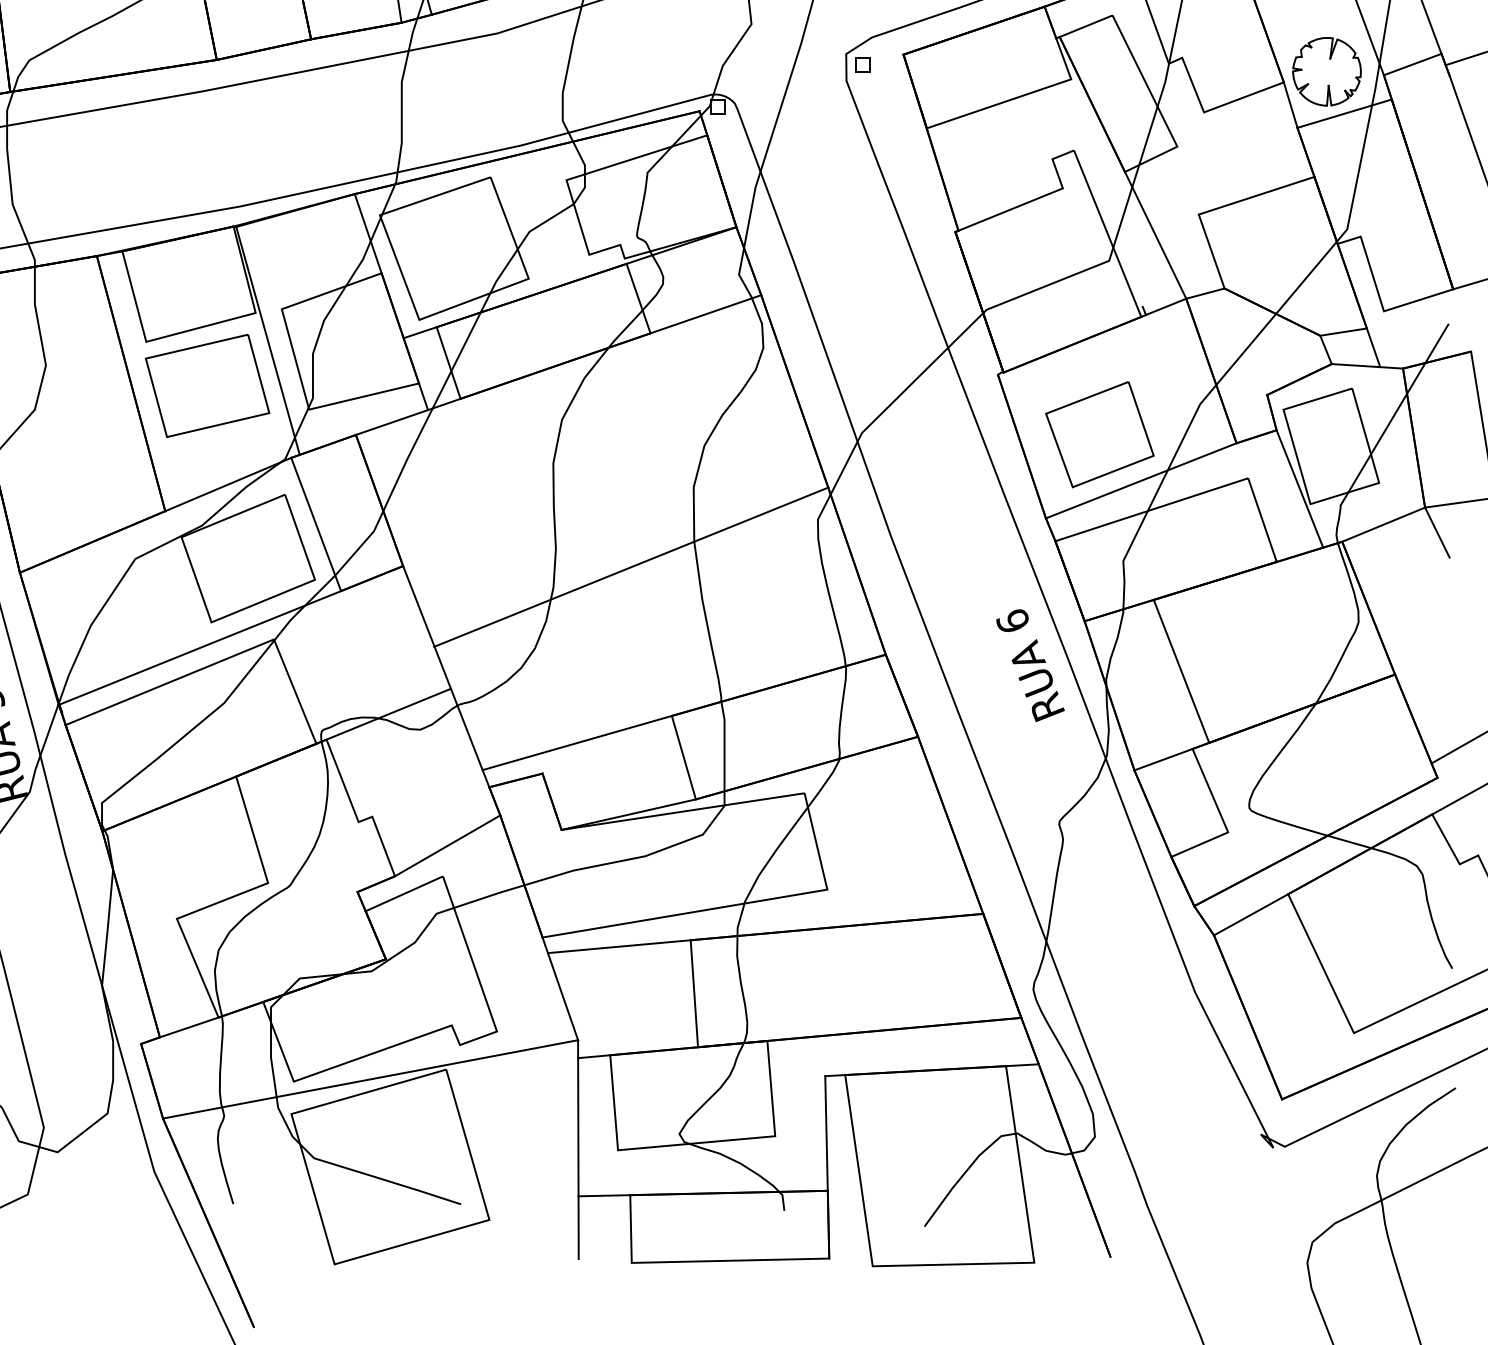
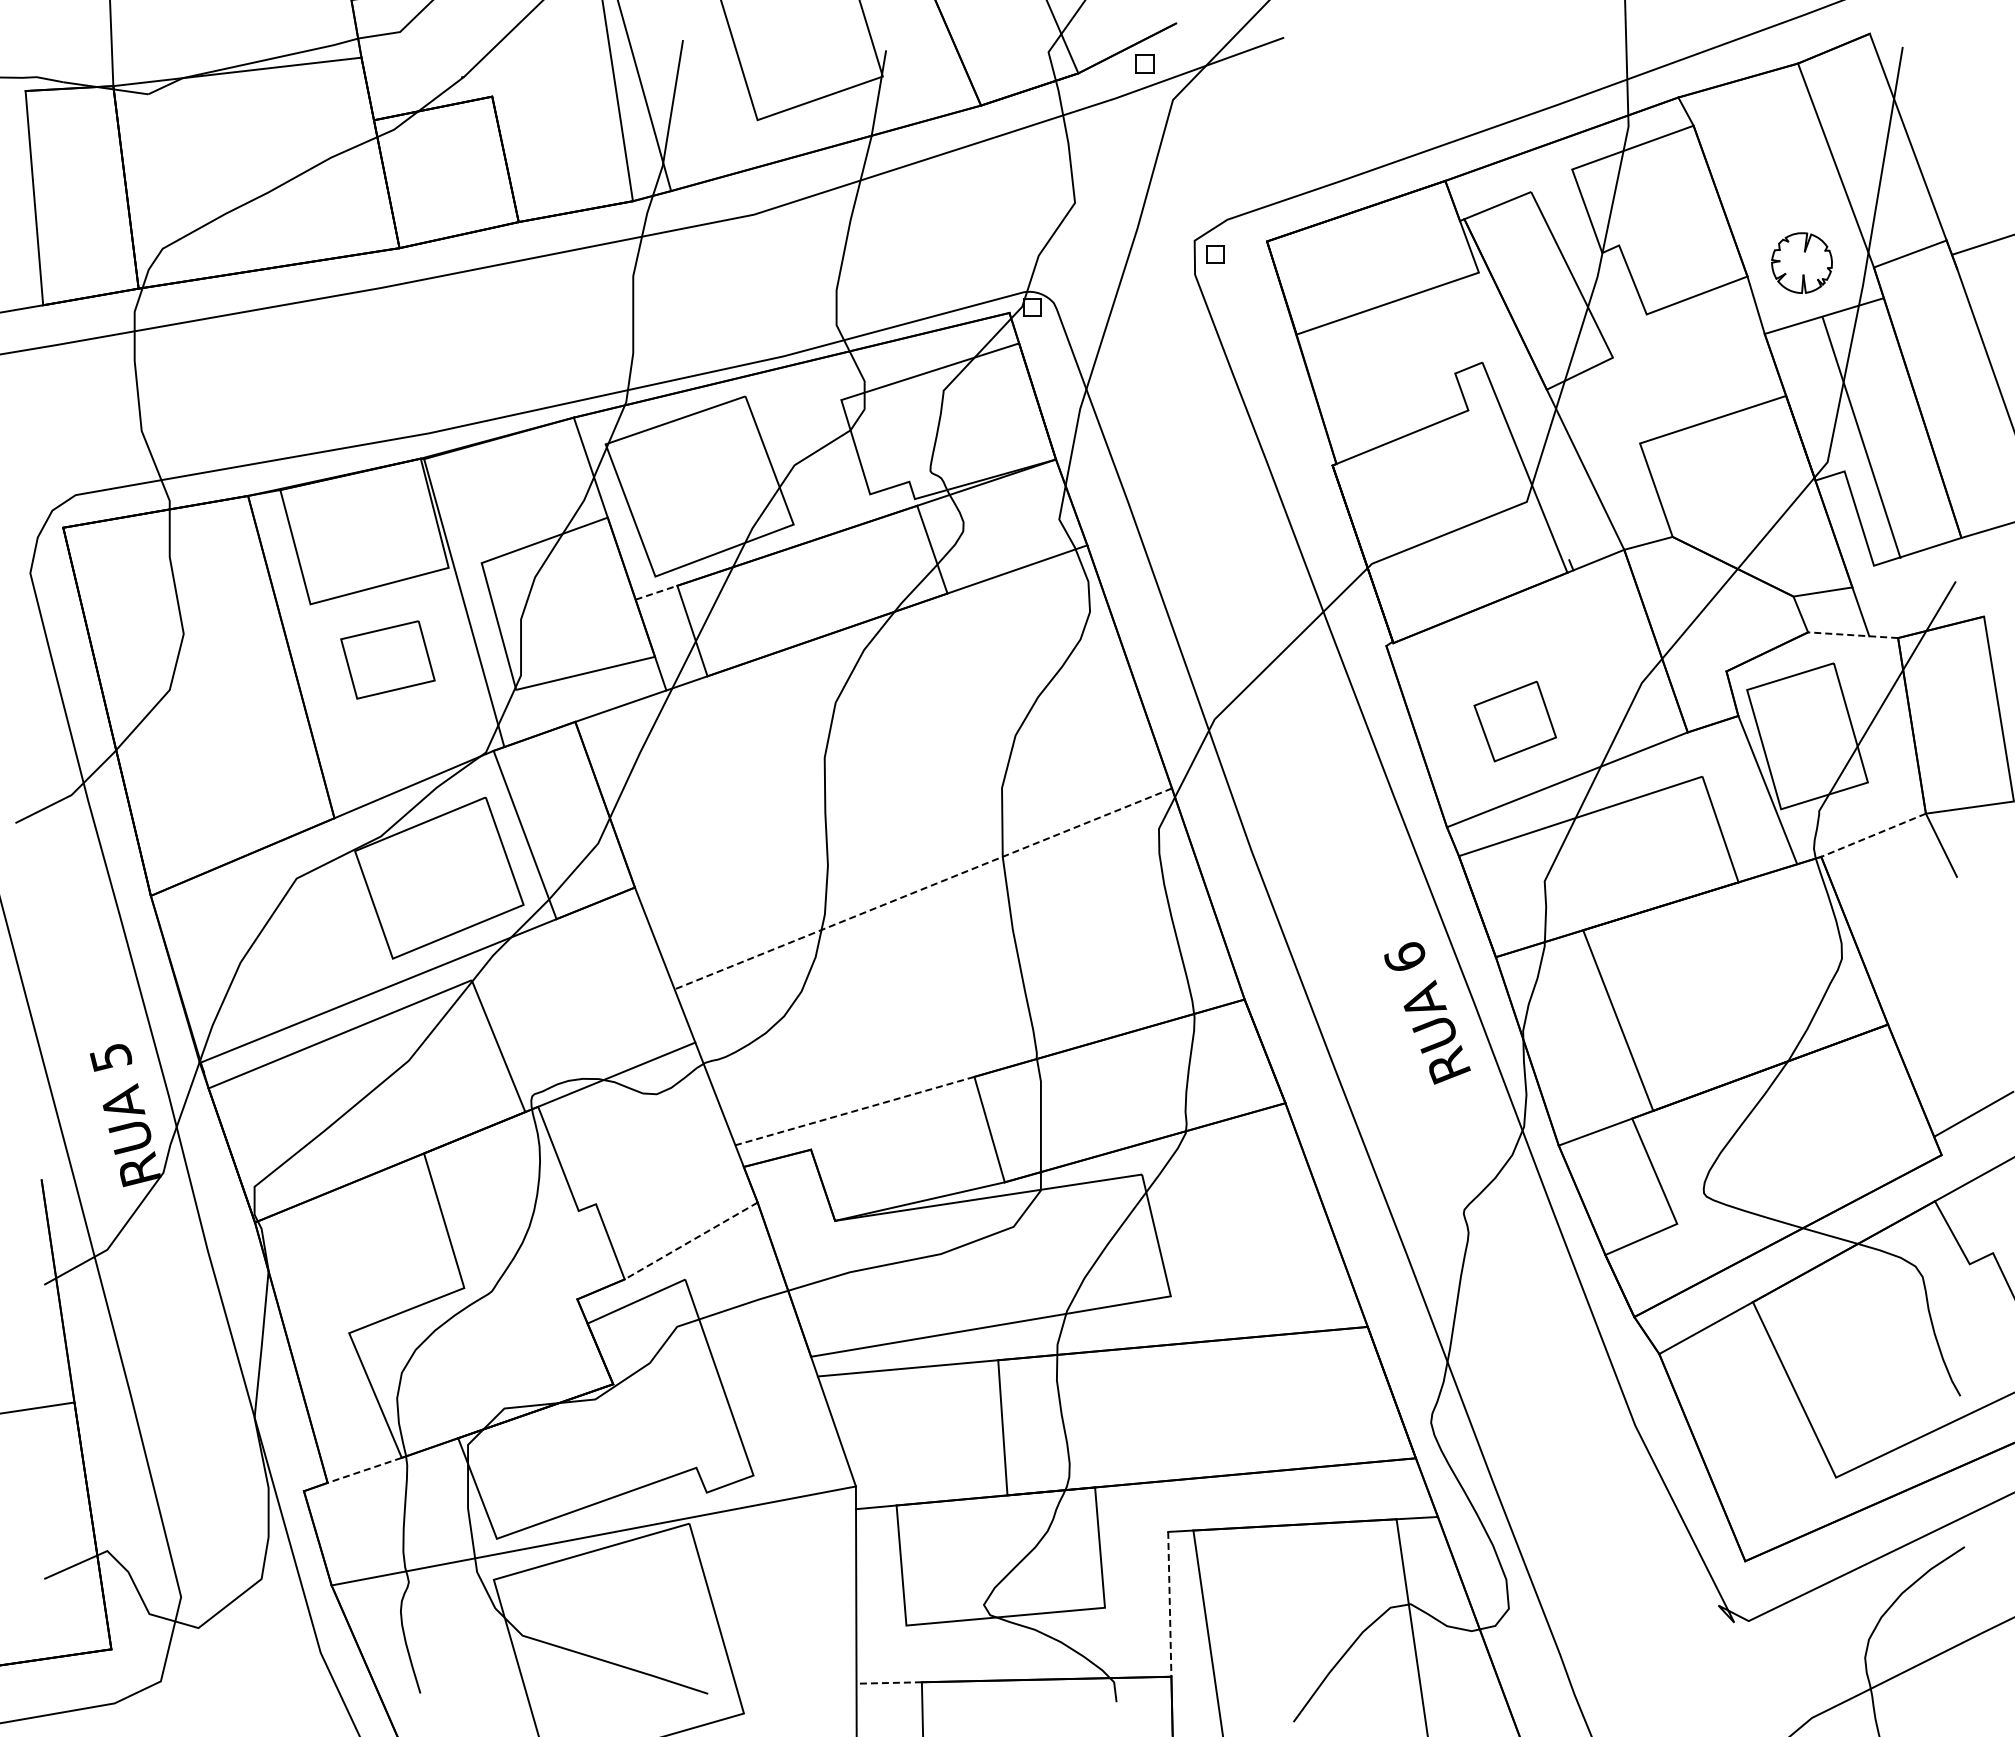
part: (1326, 71) -> (1801, 262), size x0.7
line: (1422, 193) -> (1861, 437), moved
line: (420, 332) -> (656, 592), solid -> dashed
line: (1366, 366) -> (1852, 635), solid -> dashed
part: (207, 385) -> (387, 659), size x0.6
part: (1100, 434) -> (1515, 721), size x0.6
line: (1383, 524) -> (1873, 835), solid -> dashed
line: (630, 567) -> (922, 889), solid -> dashed
line: (576, 743) -> (854, 1111), solid -> dashed
line: (447, 846) -> (691, 1241), solid -> dashed
line: (189, 1027) -> (364, 1470), solid -> dashed
line: (826, 1133) -> (1169, 1604), solid -> dashed
line: (604, 1195) -> (889, 1682), solid -> dashed

